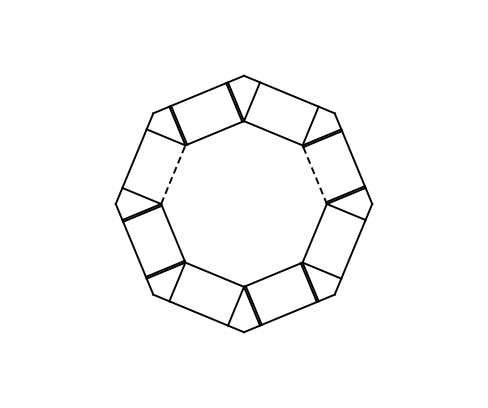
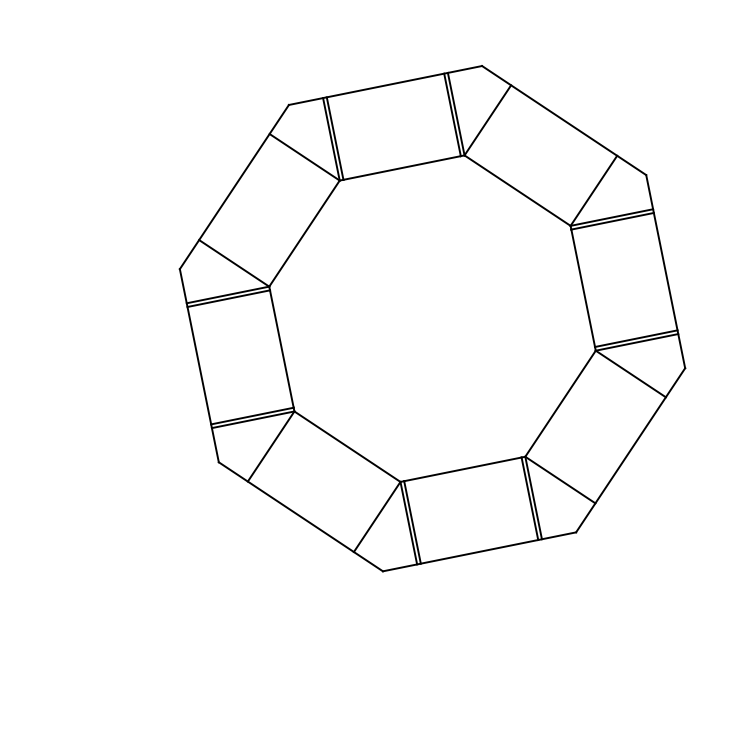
line: (173, 174) -> (305, 233), dashed -> solid
line: (314, 174) -> (582, 287), dashed -> solid

